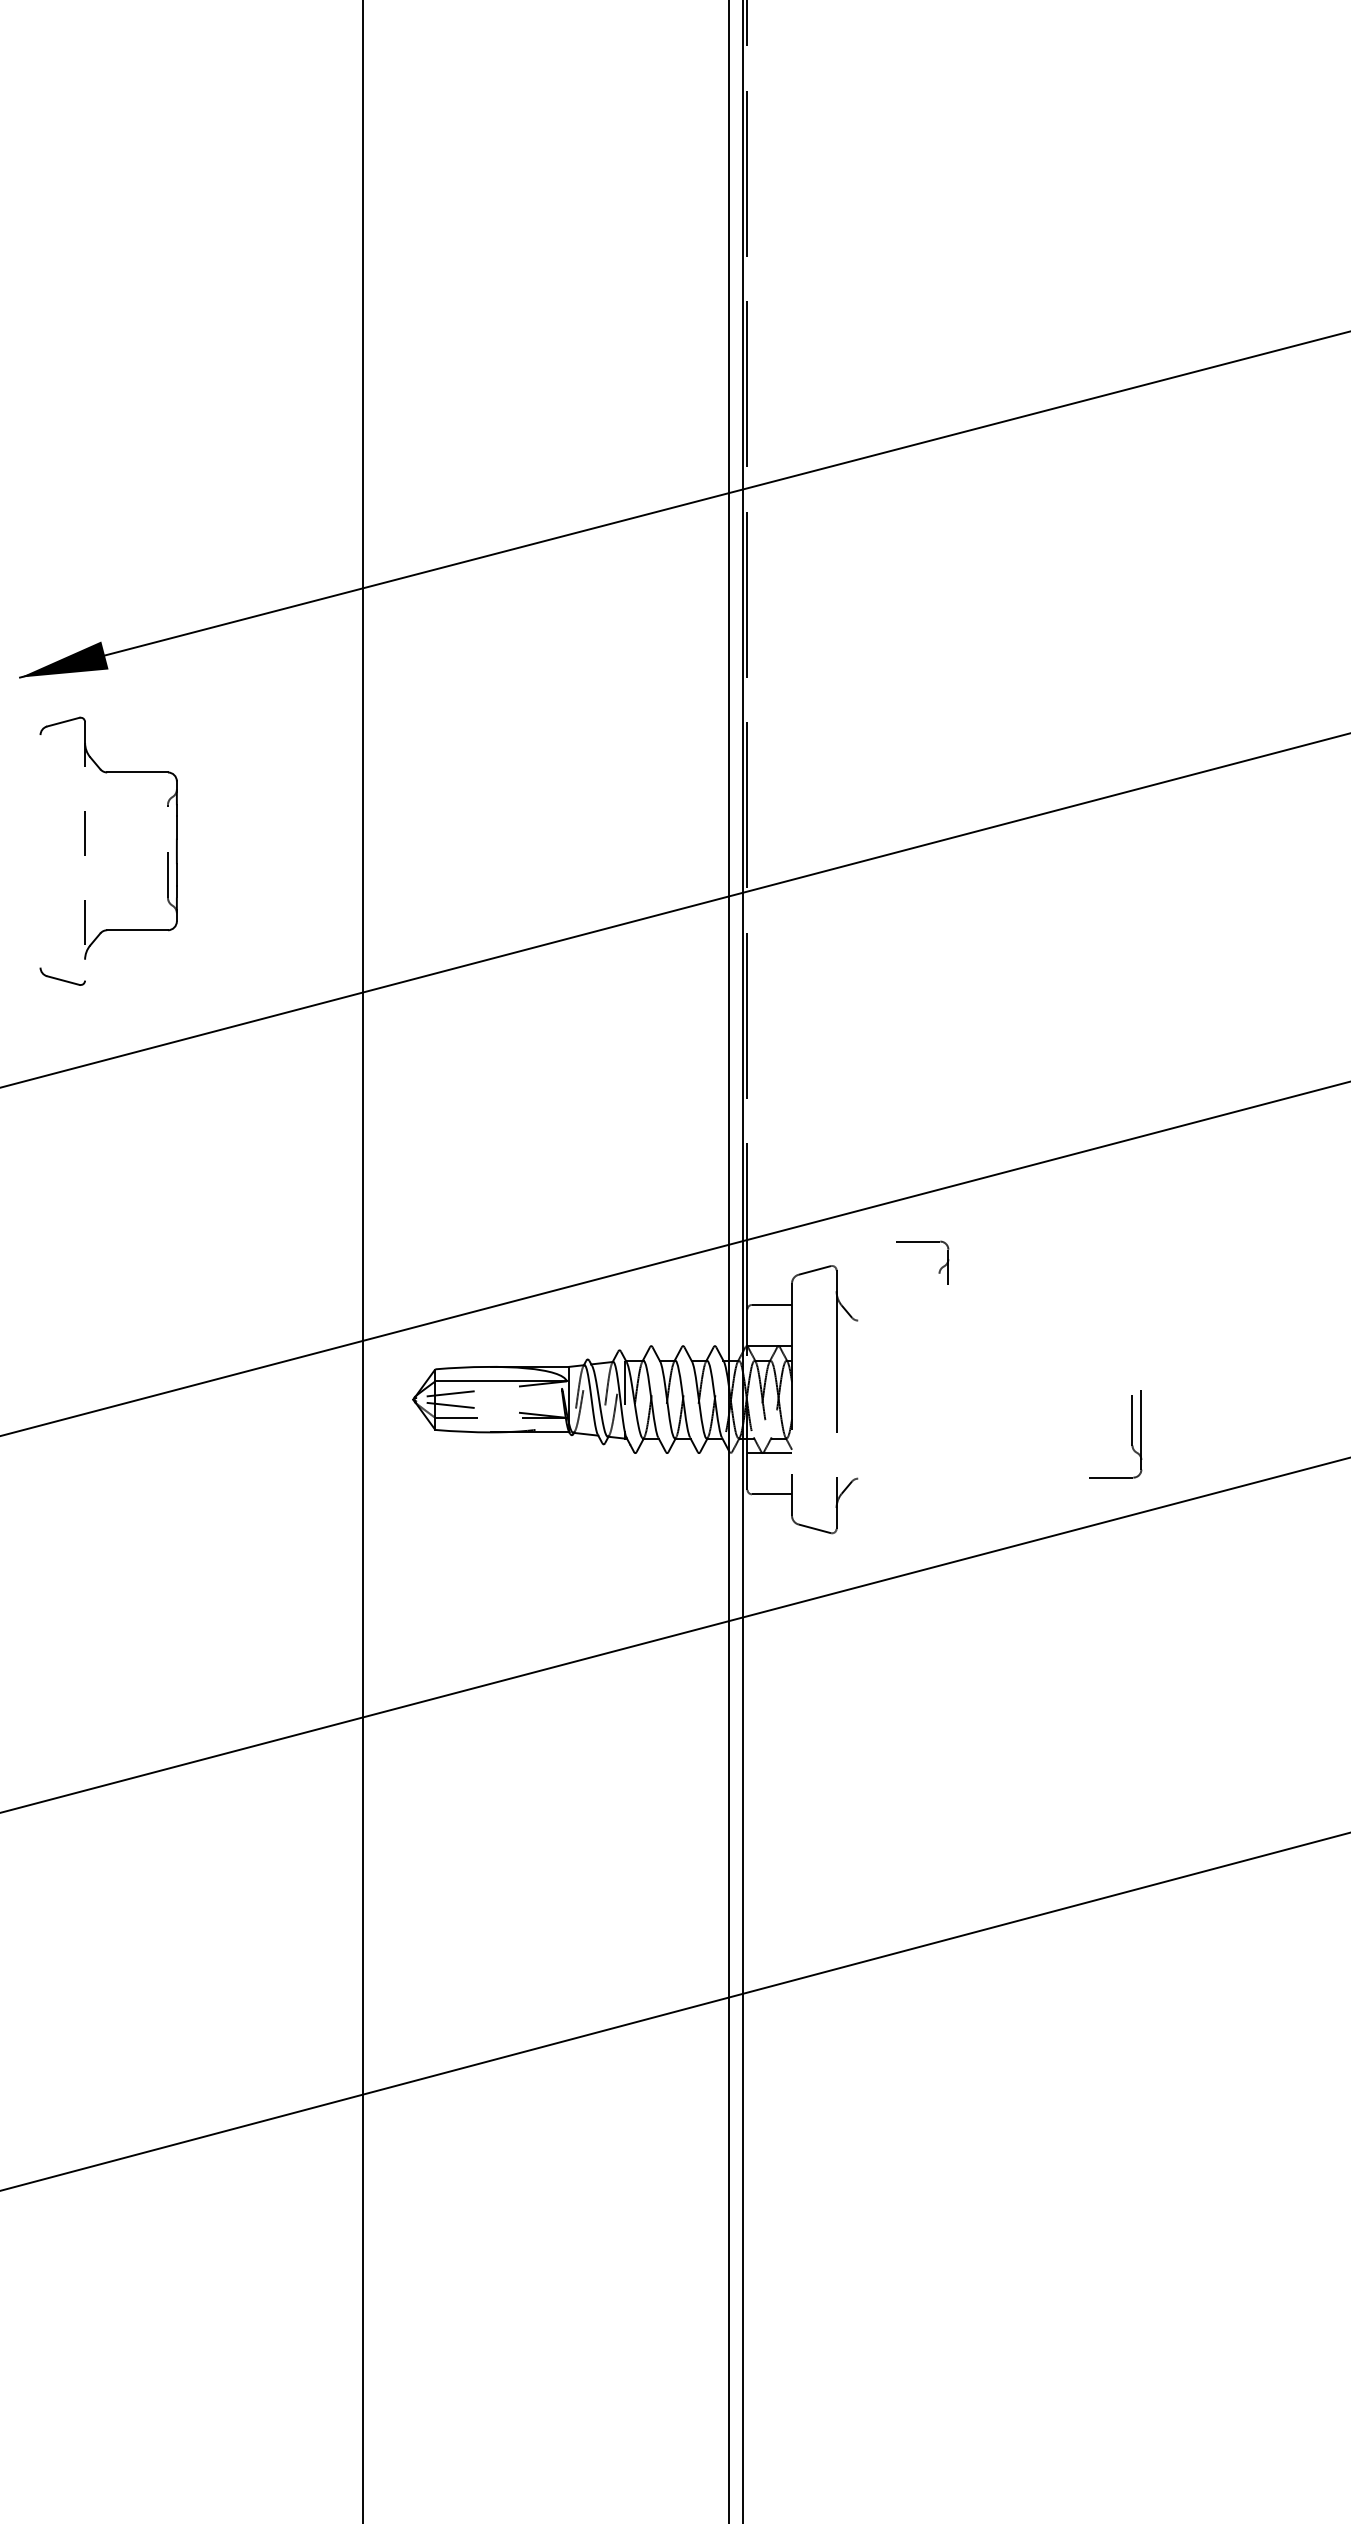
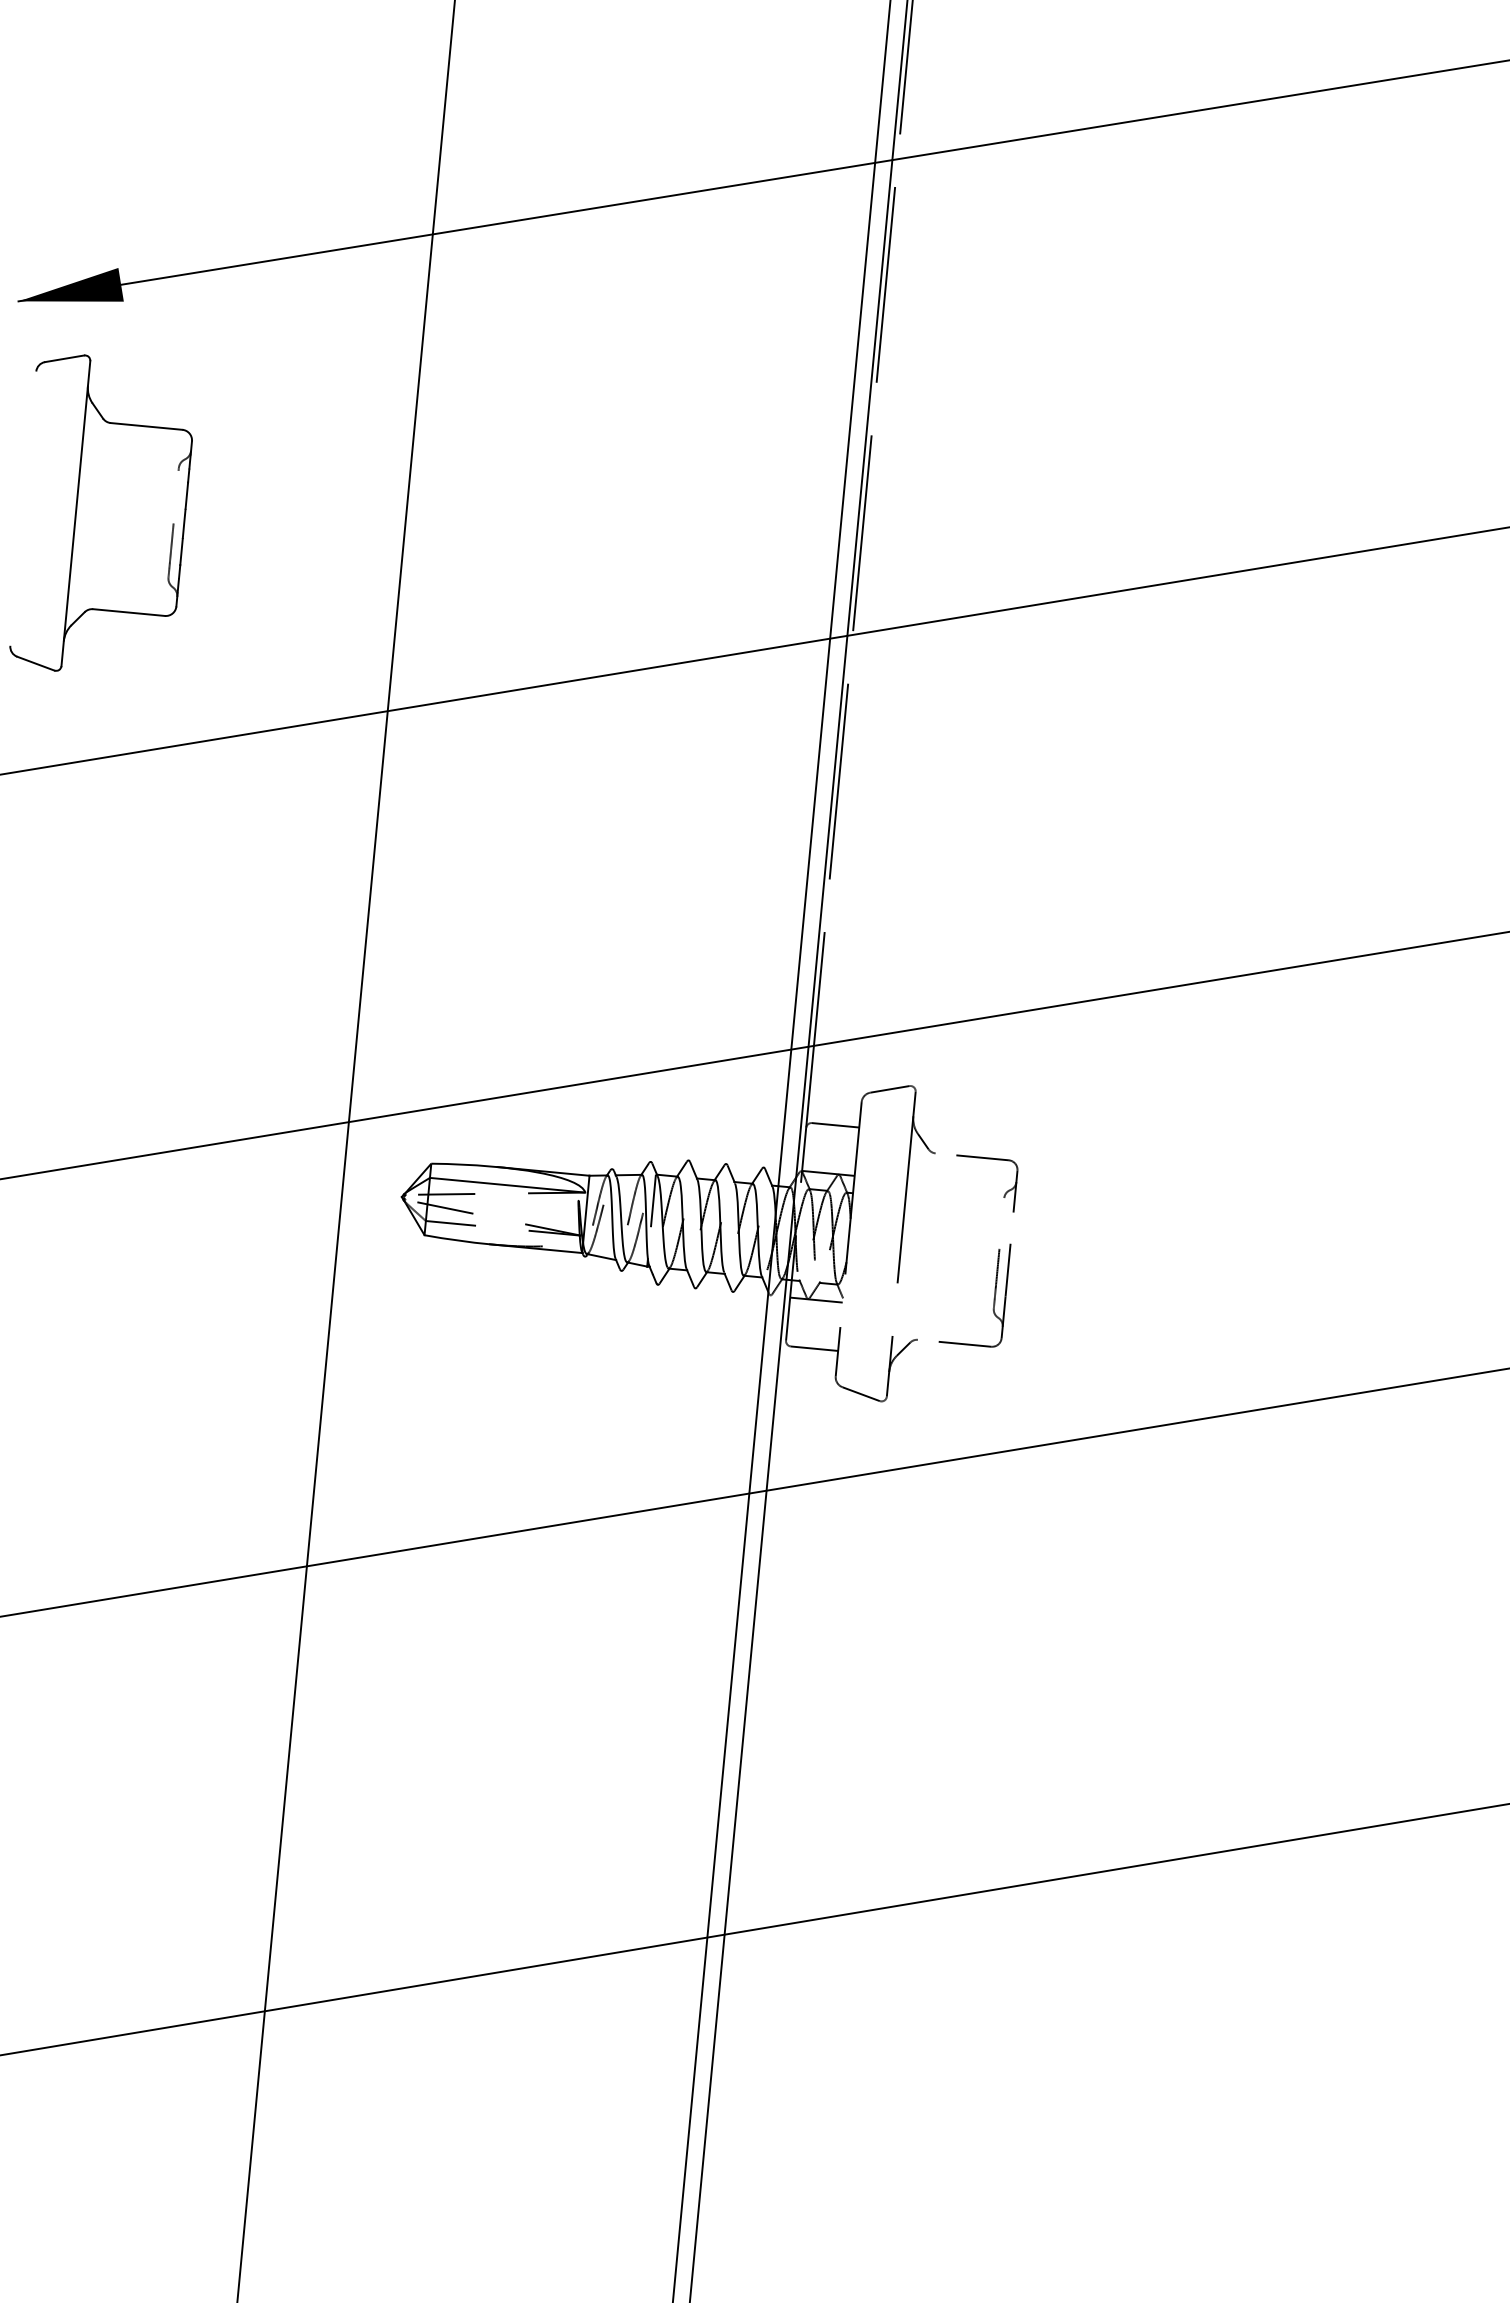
line: (85, 851) -> (76, 513), dashed -> solid
part: (938, 1271) -> (1003, 1195), moved
part: (1131, 1434) -> (993, 1295), moved

